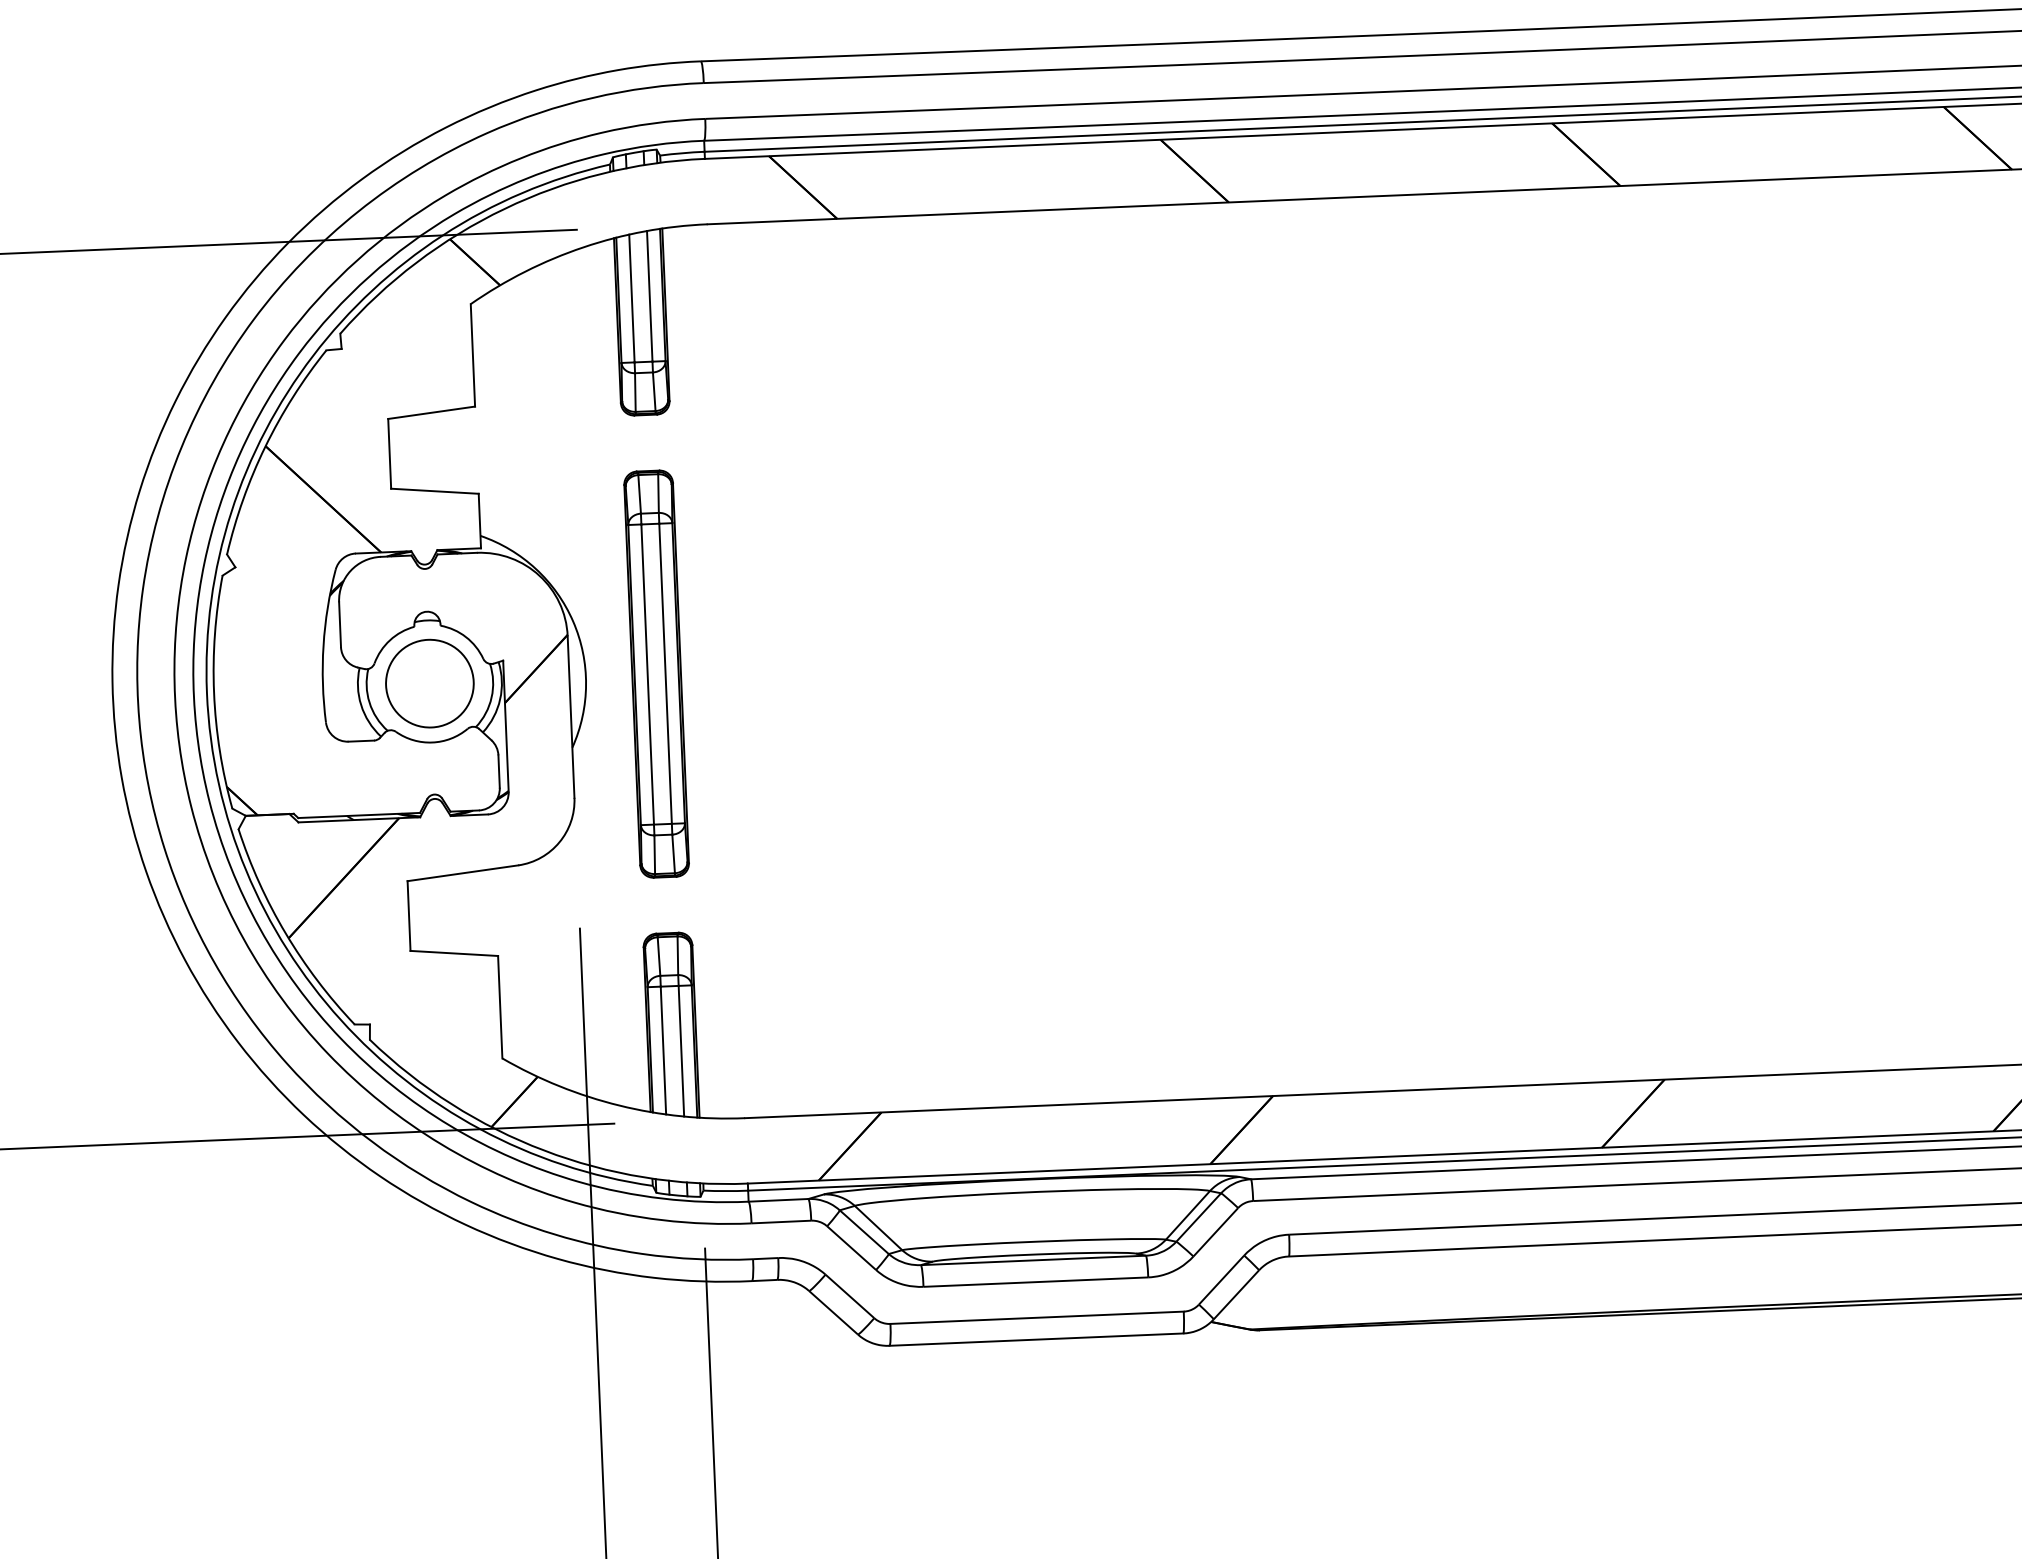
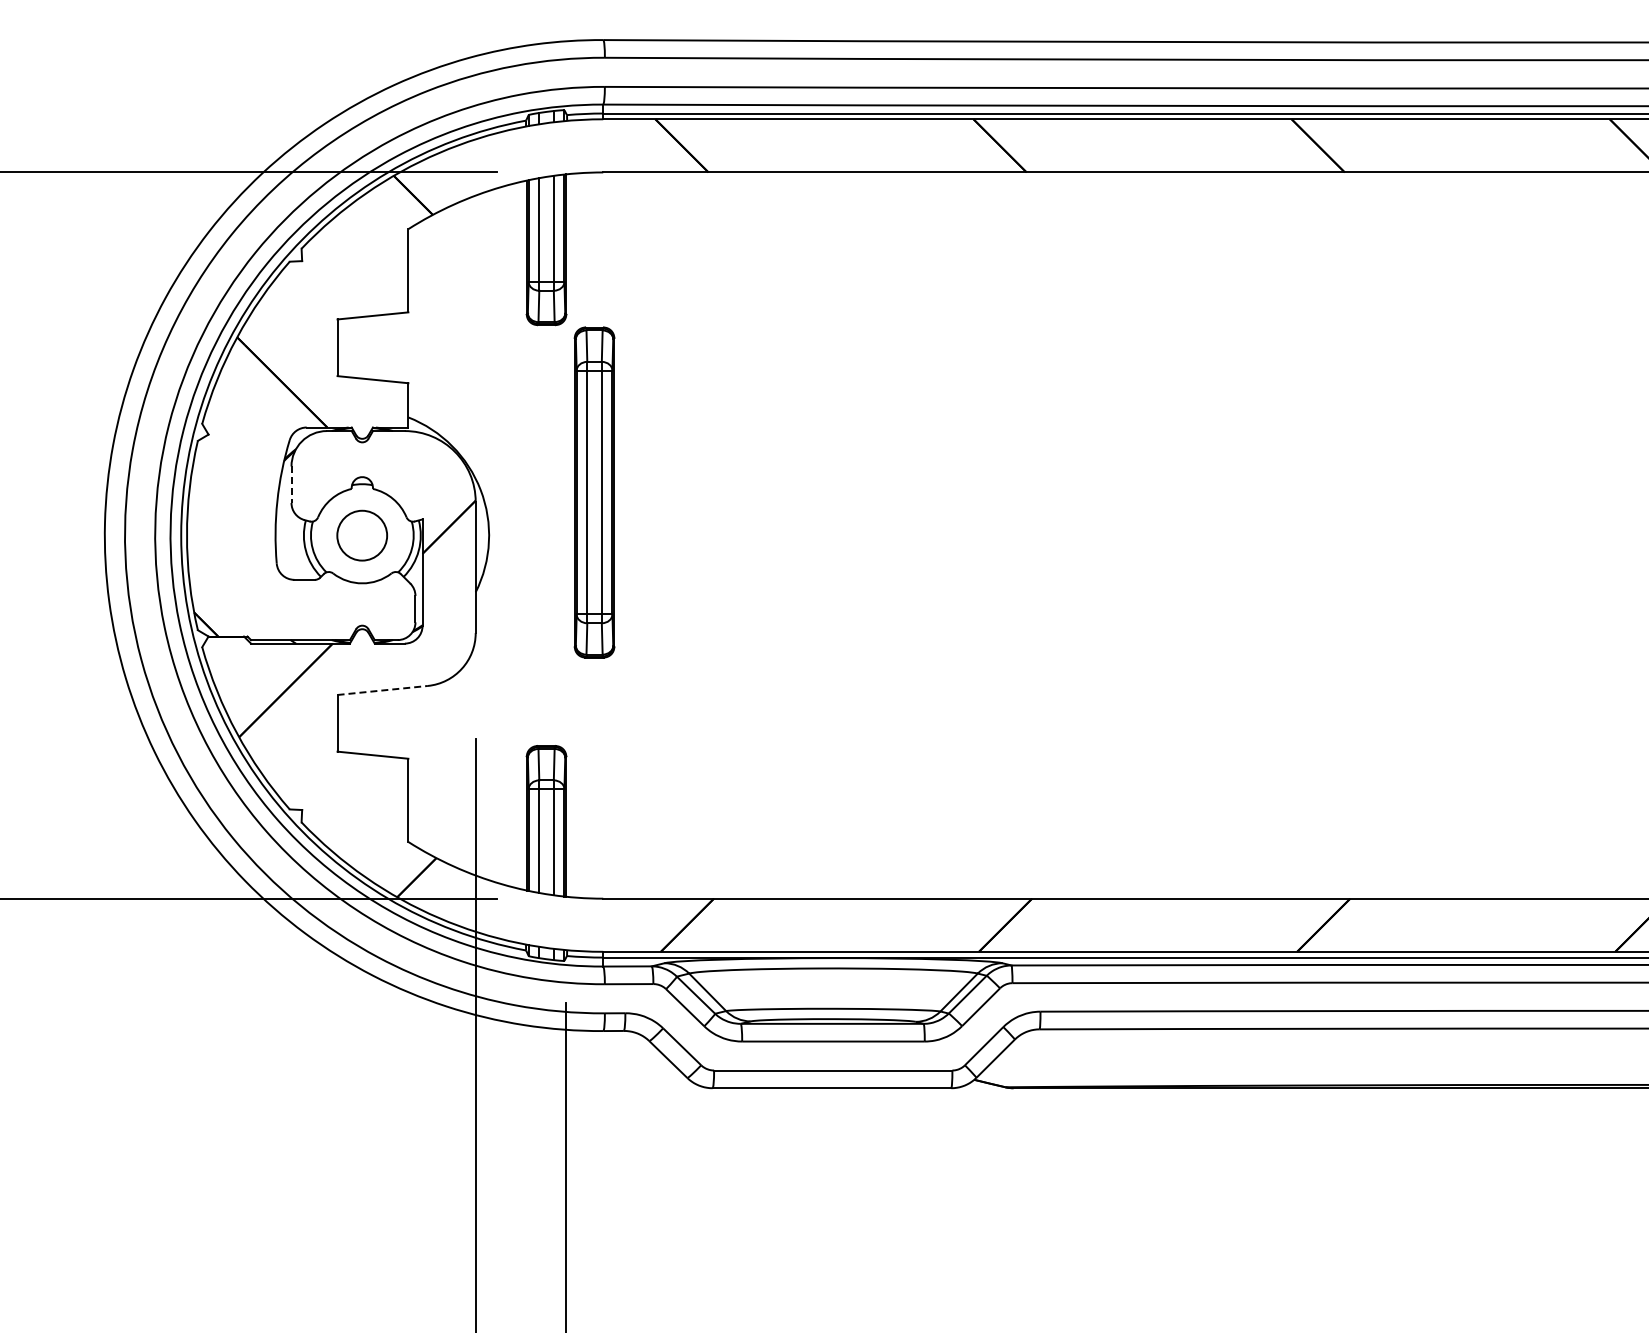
line: (340, 625) -> (291, 485), solid -> dashed
part: (656, 674) -> (594, 492), moved
circle: (428, 683) -> (361, 535), size x0.7
line: (463, 873) -> (383, 690), solid -> dashed

